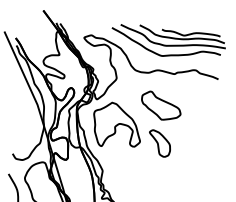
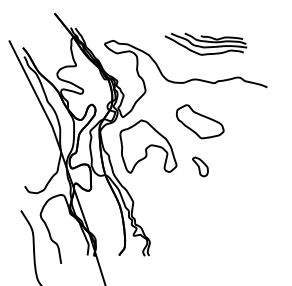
part: (168, 40) -> (205, 43), size x0.6
part: (160, 143) -> (200, 166), size x0.6

